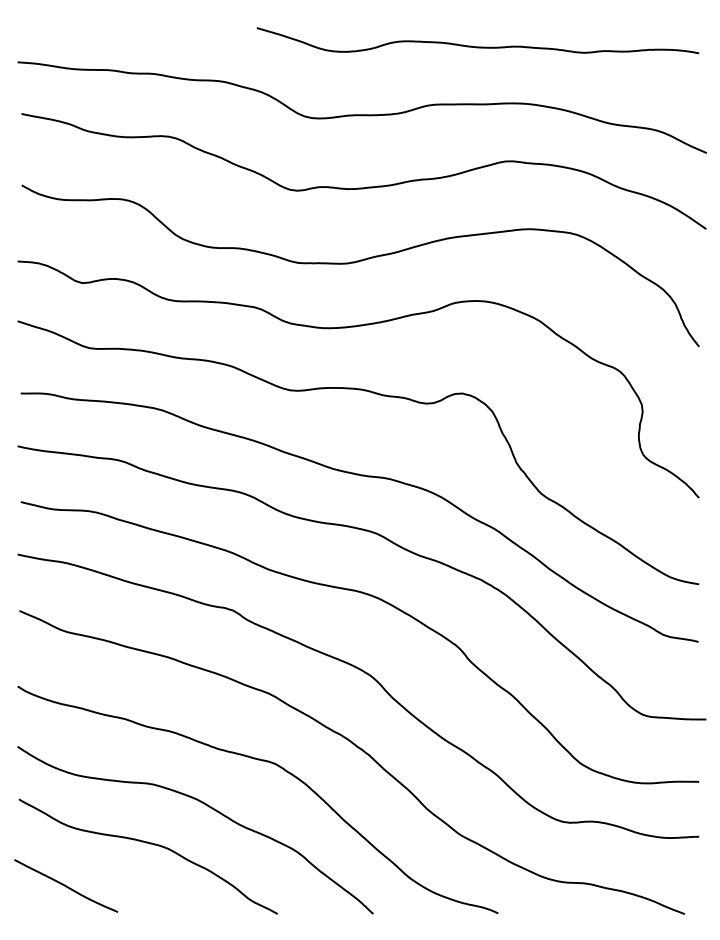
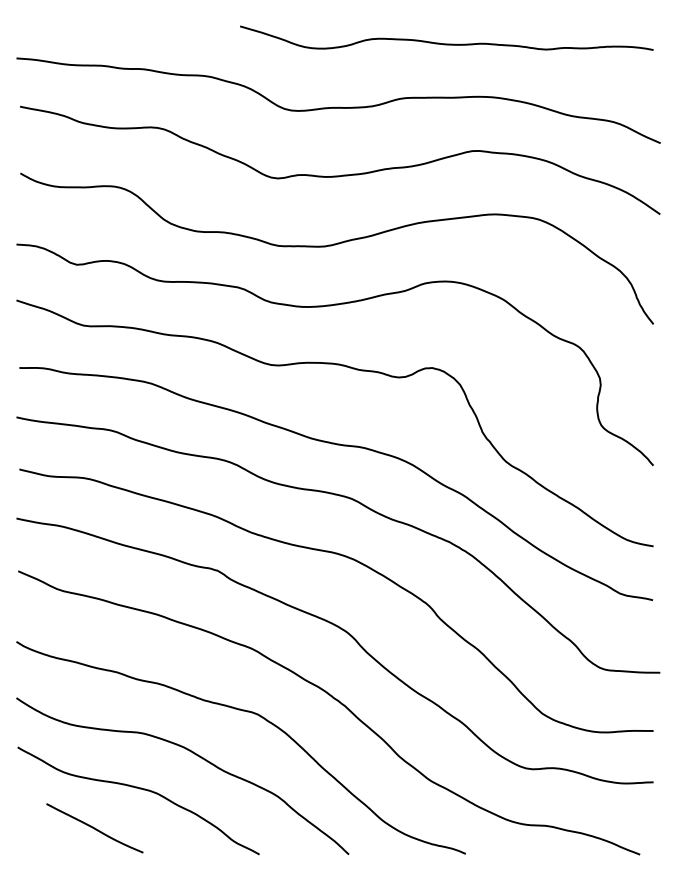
curve: (65, 886) -> (94, 828), moved

